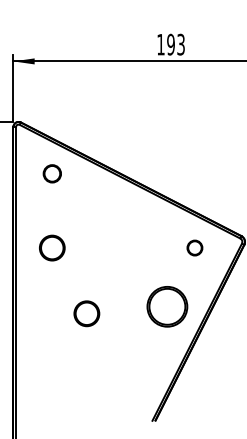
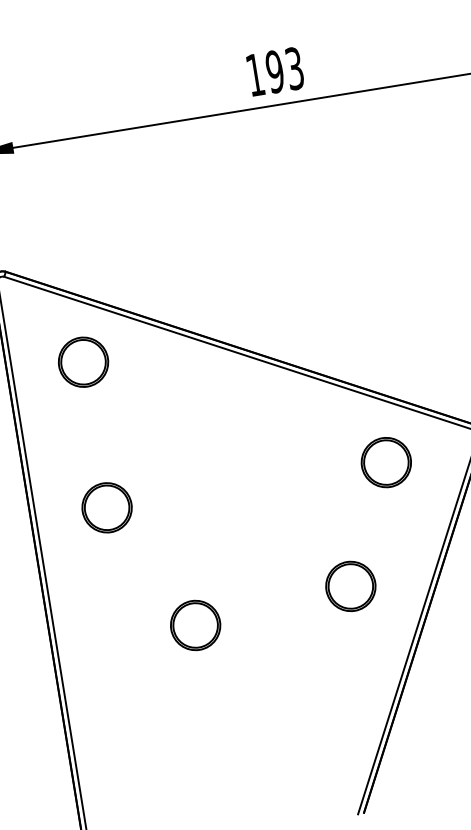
part: (52, 173) -> (83, 361), size x1.43
part: (194, 247) -> (385, 461), size x1.67
part: (166, 306) -> (349, 585), size x0.62

